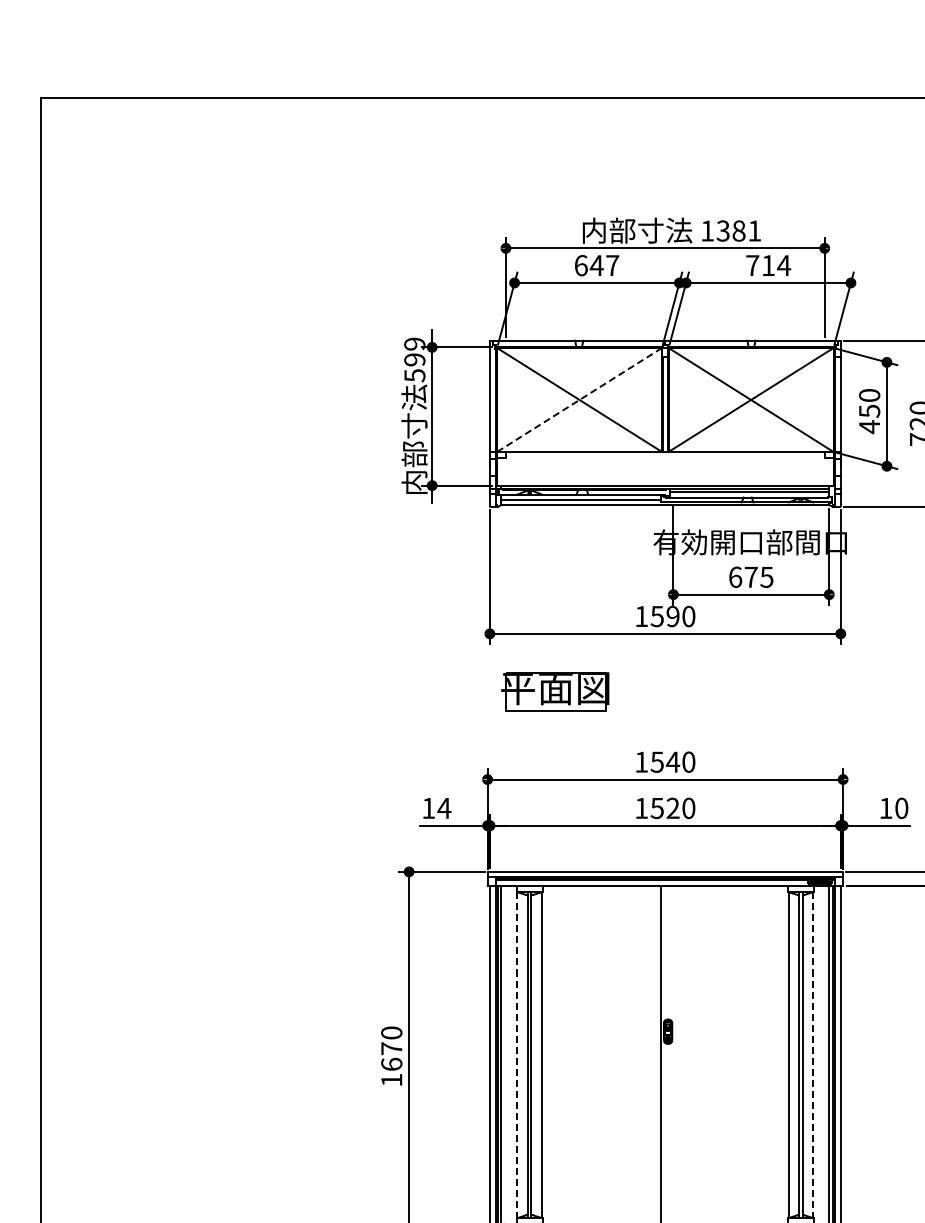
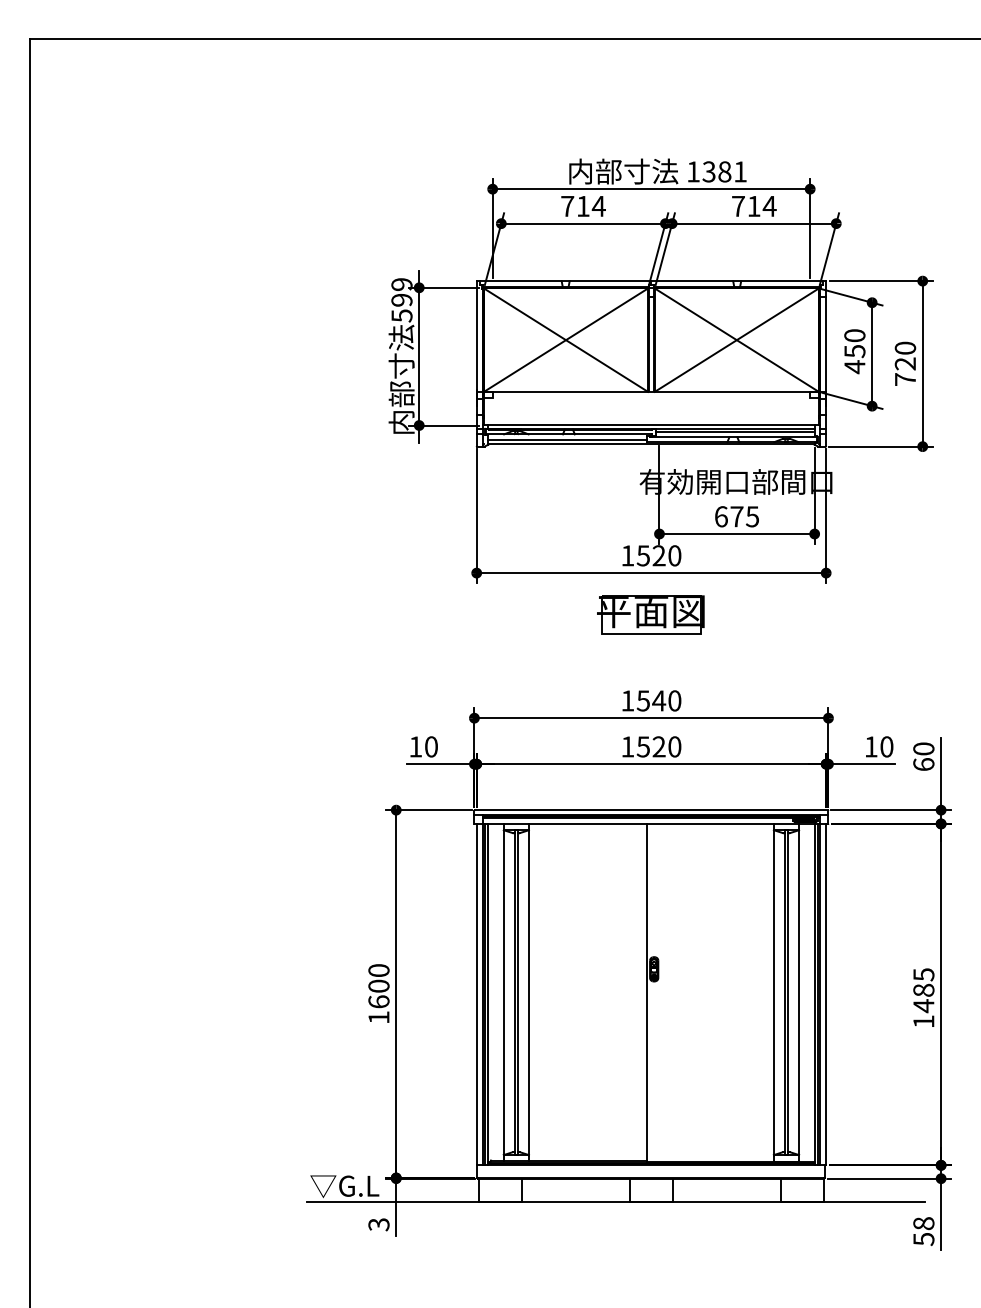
text: (597, 265) -> (583, 206), 647 -> 714
line: (579, 400) -> (565, 340), dashed -> solid
text: (672, 616) -> (658, 555), 1590 -> 1520
part: (554, 691) -> (650, 614), moved
text: (444, 807) -> (431, 746), 14 -> 10
text: (391, 1047) -> (378, 985), 1670 -> 1600
line: (517, 1055) -> (504, 993), dashed -> solid
line: (813, 1055) -> (798, 993), dashed -> solid

